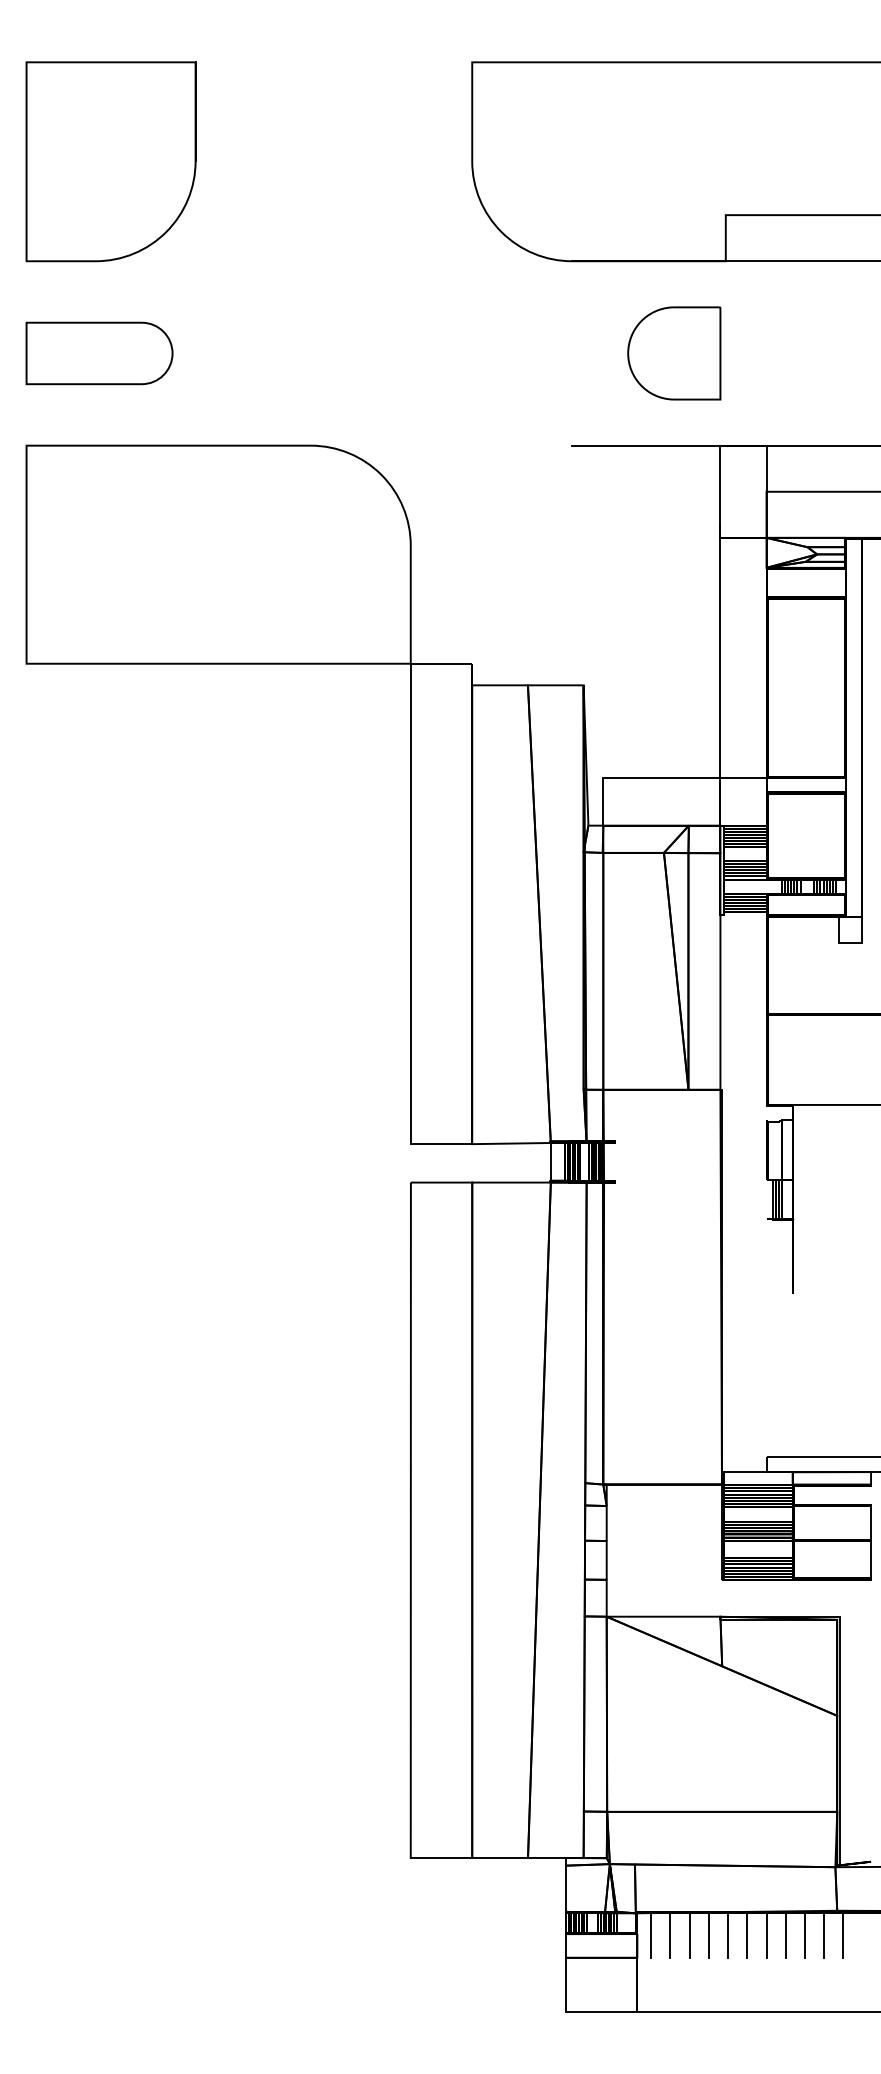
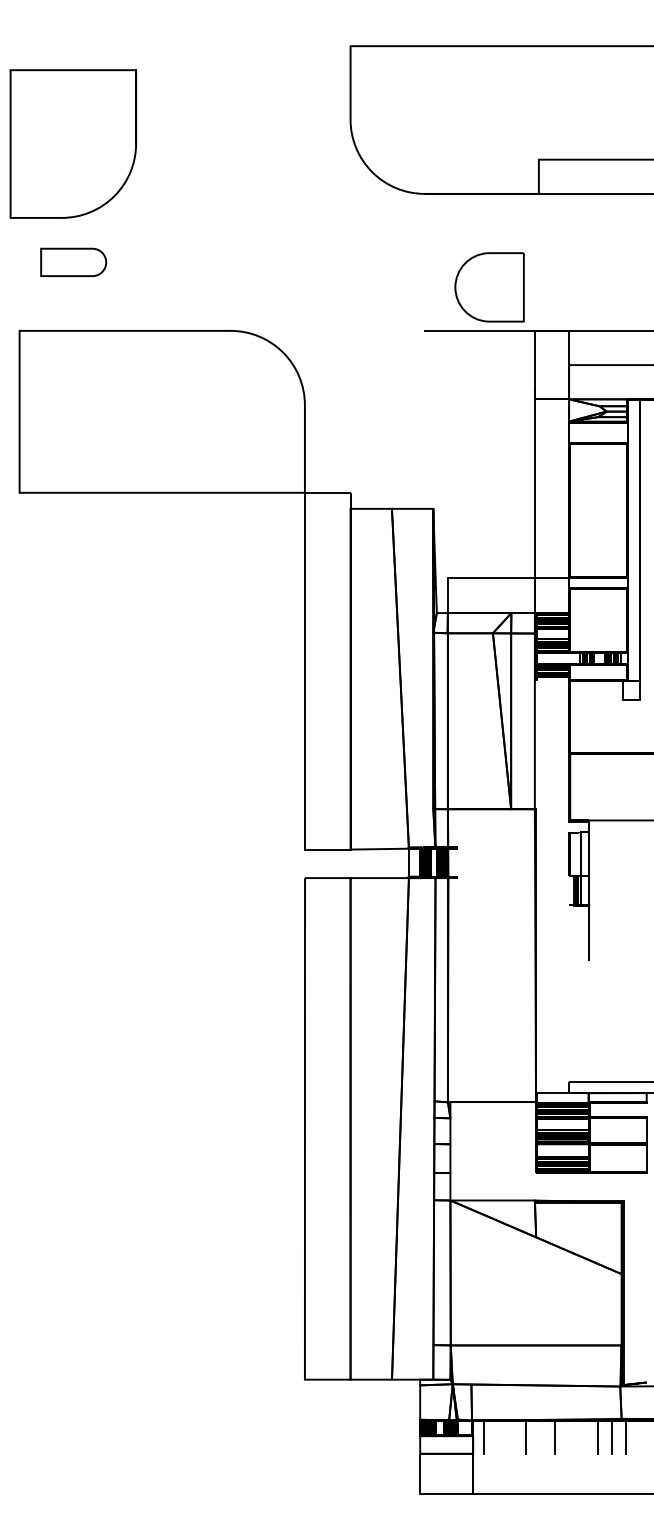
part: (109, 161) -> (72, 143), moved
part: (99, 353) -> (73, 262), size x0.6
part: (674, 353) -> (489, 287), moved
line: (670, 1934) -> (497, 1436), removed
line: (690, 1934) -> (512, 1436), removed
line: (727, 1934) -> (540, 1436), removed
line: (767, 1934) -> (569, 1436), removed
line: (785, 1934) -> (583, 1436), removed

